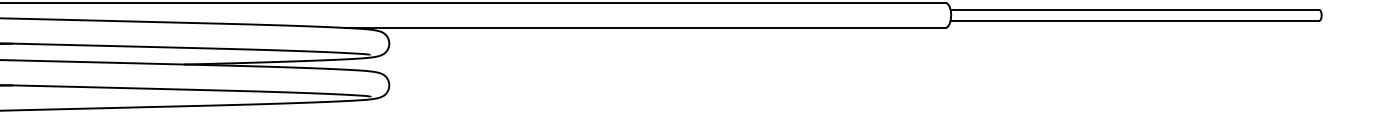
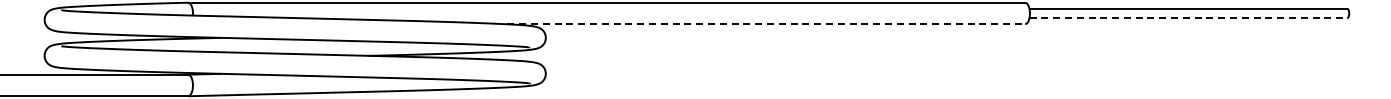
line: (1135, 21) -> (1188, 18), solid -> dashed
line: (645, 28) -> (766, 24), solid -> dashed

